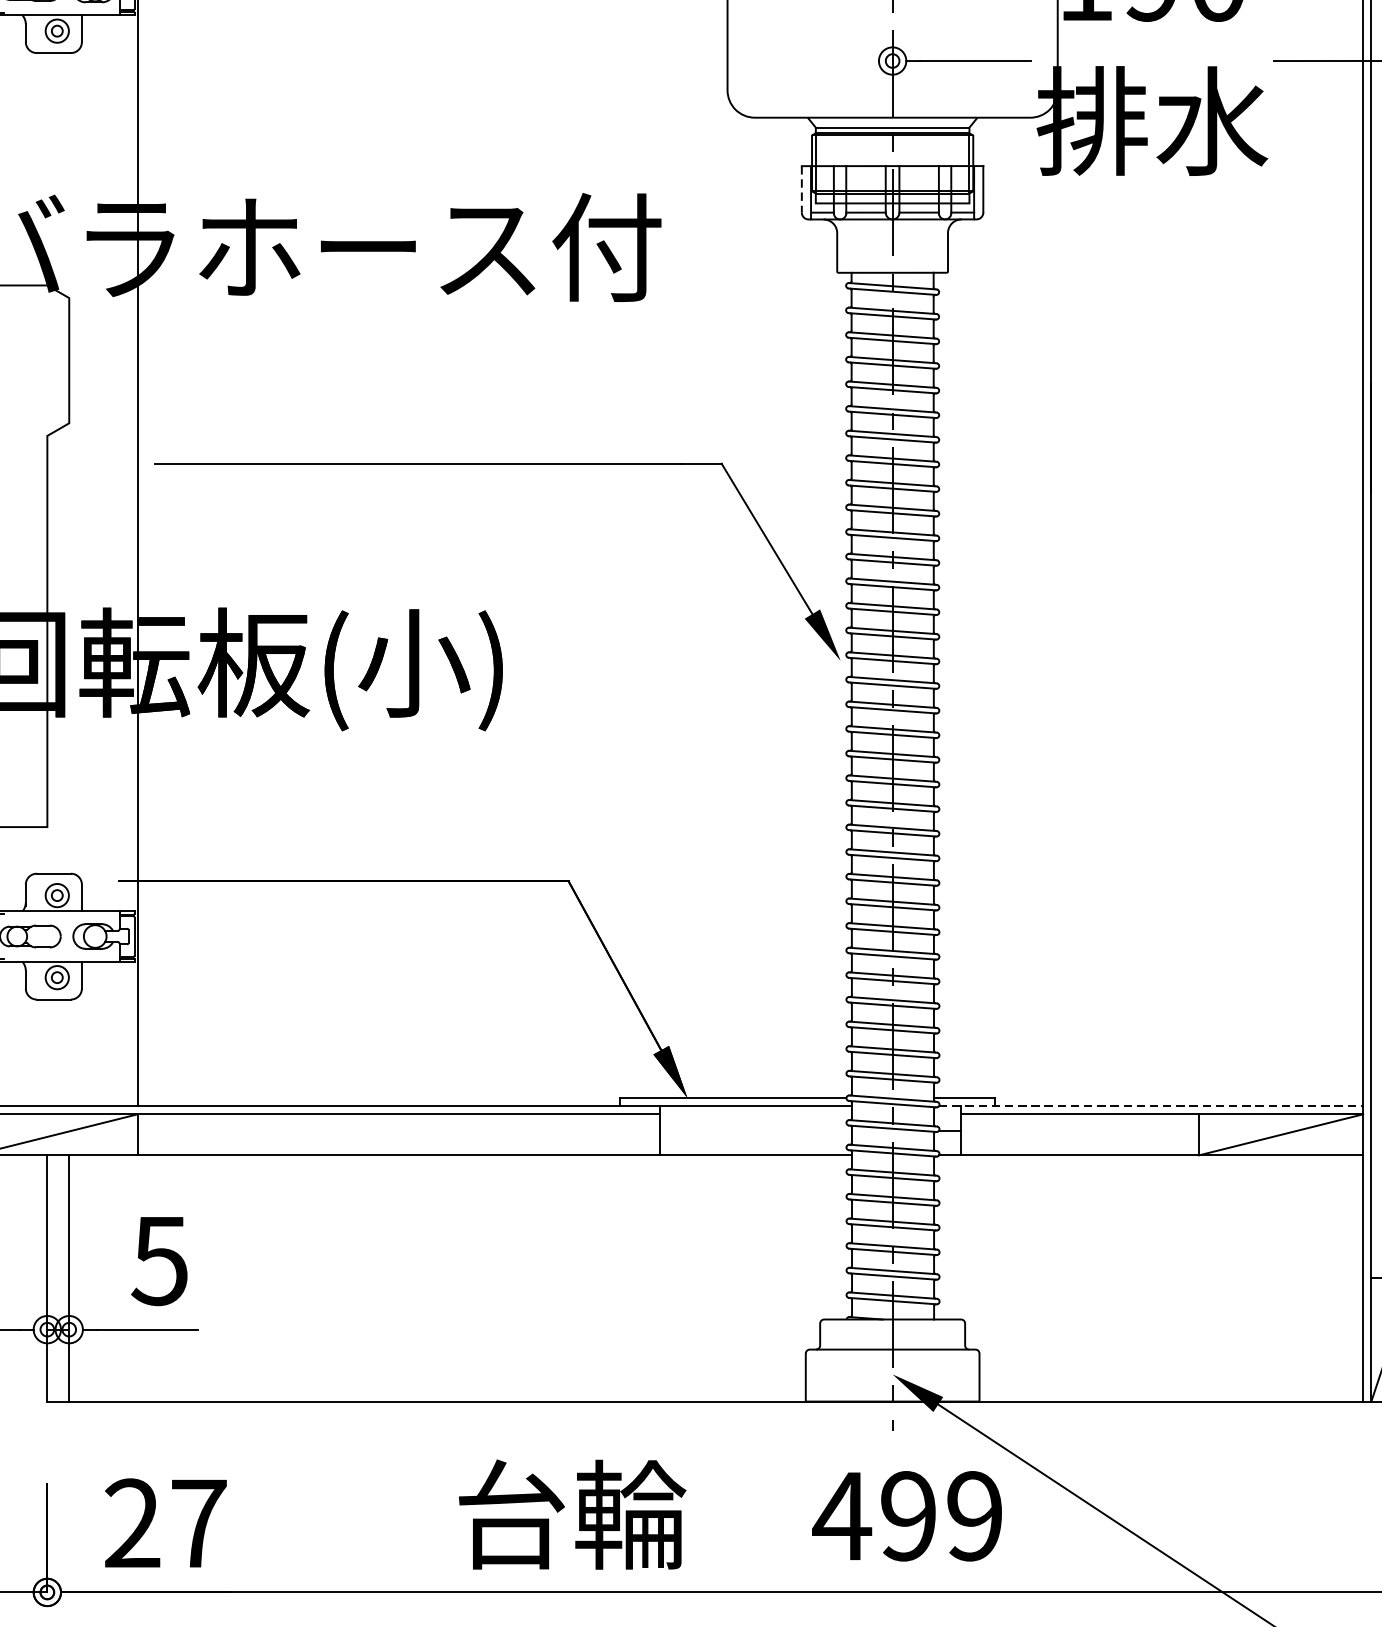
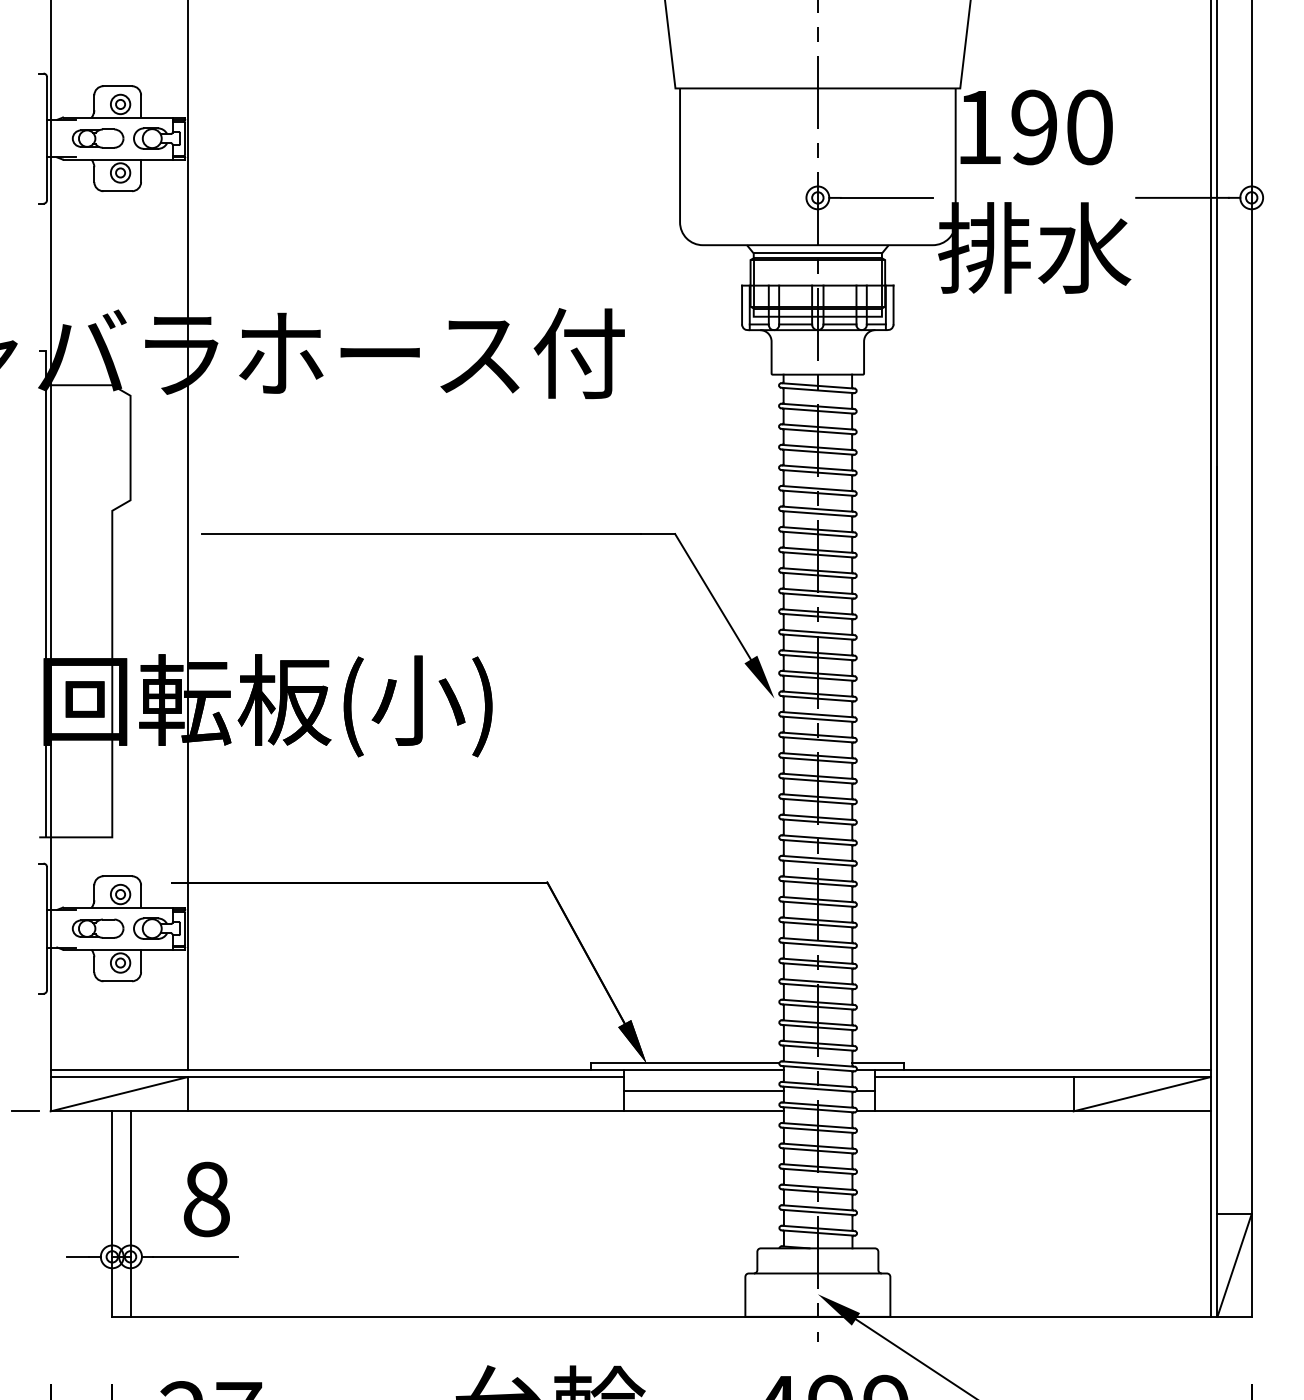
line: (802, 189) -> (742, 305), dashed -> solid
line: (1152, 1106) -> (1034, 1070), dashed -> solid
line: (755, 1130) -> (703, 1090), added
text: (159, 1260) -> (205, 1199), 5 -> 8

